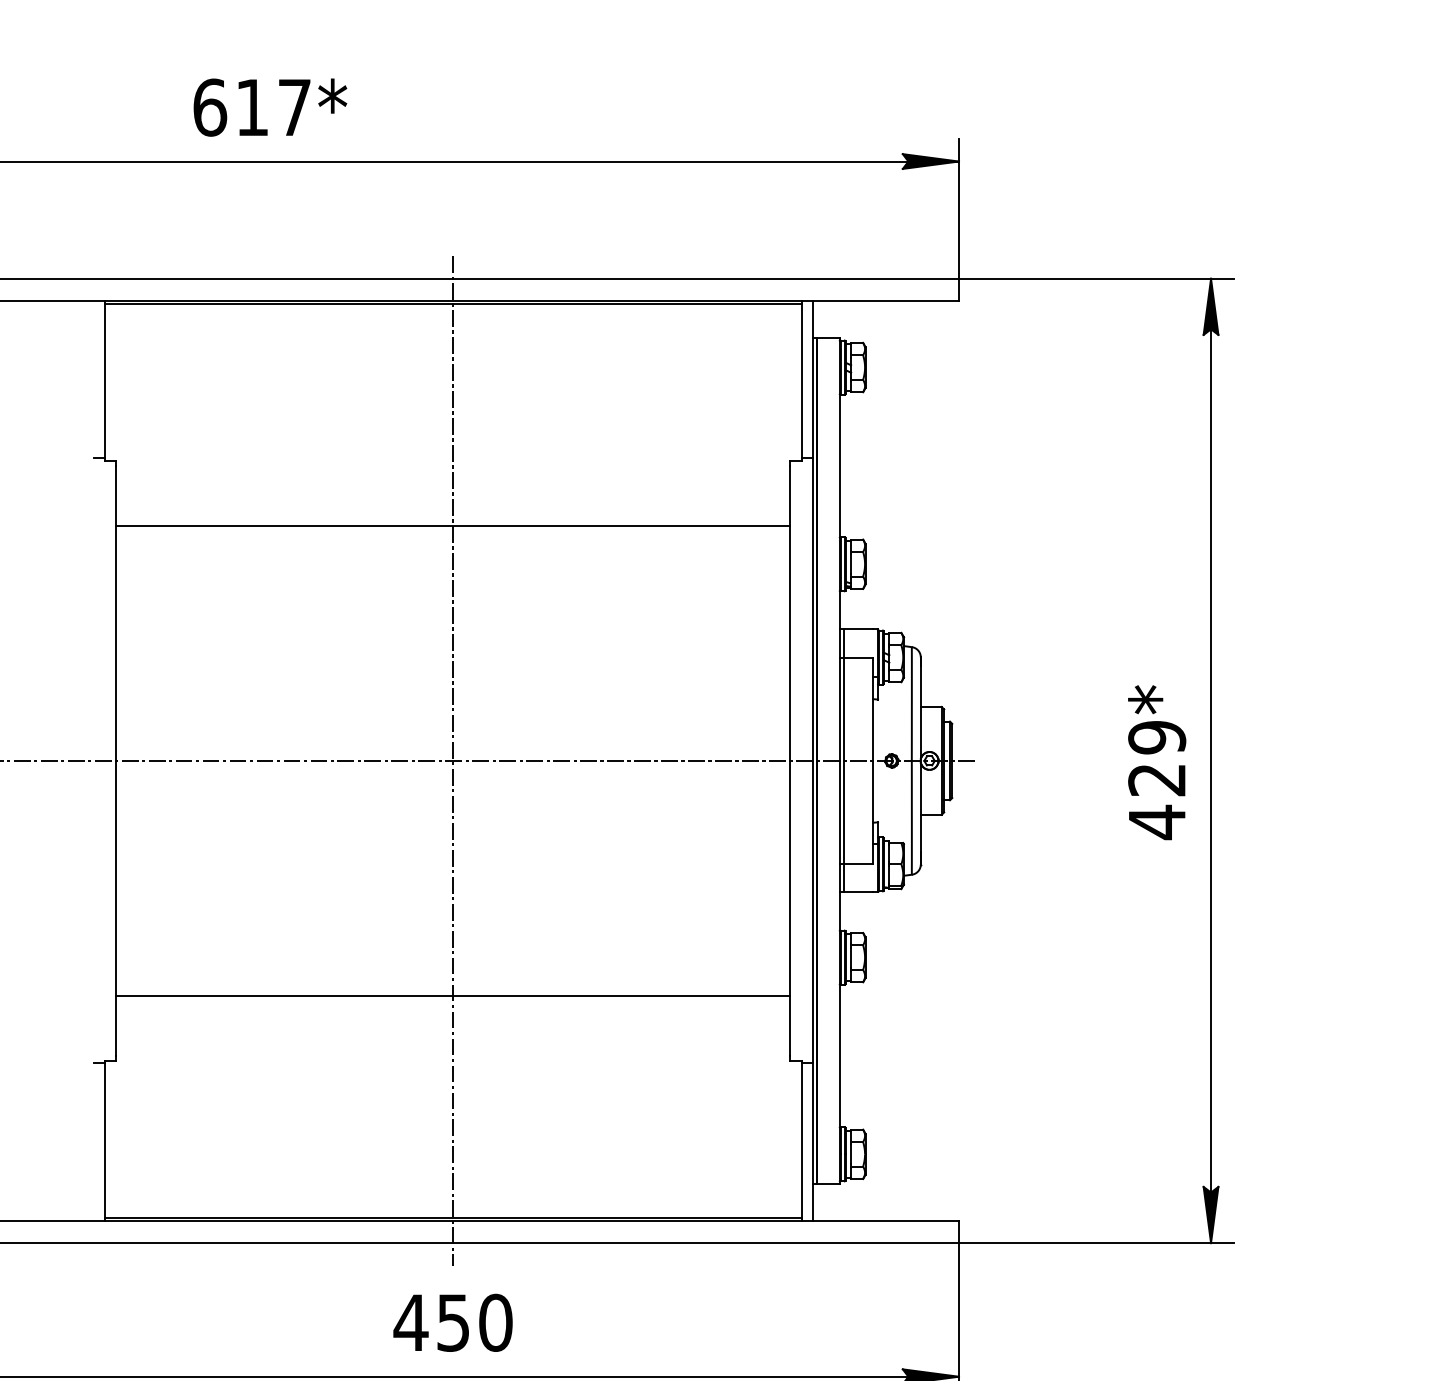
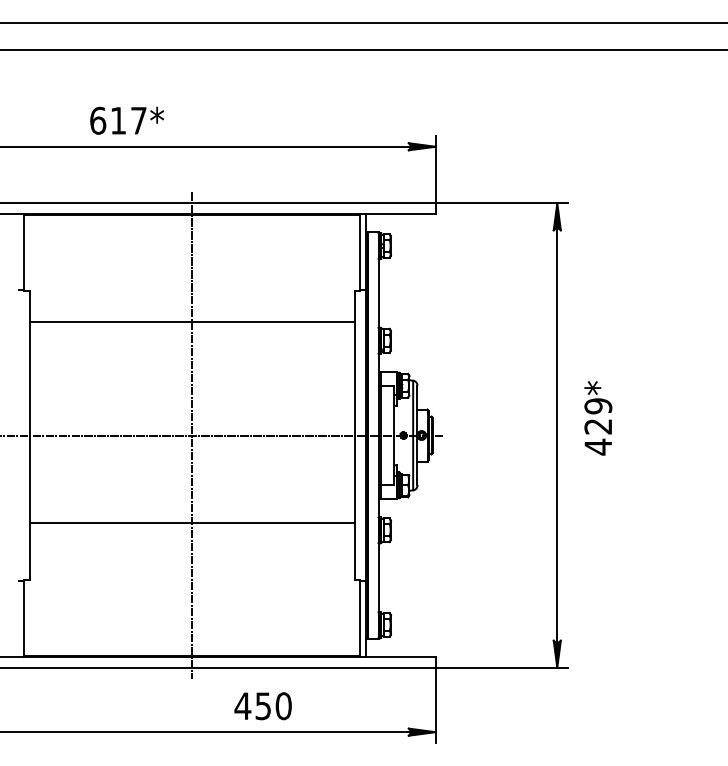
text: (269, 106) -> (126, 120), moved
text: (1157, 762) -> (598, 418), moved
line: (451, 995) -> (191, 522), moved
text: (451, 1323) -> (262, 706), moved

